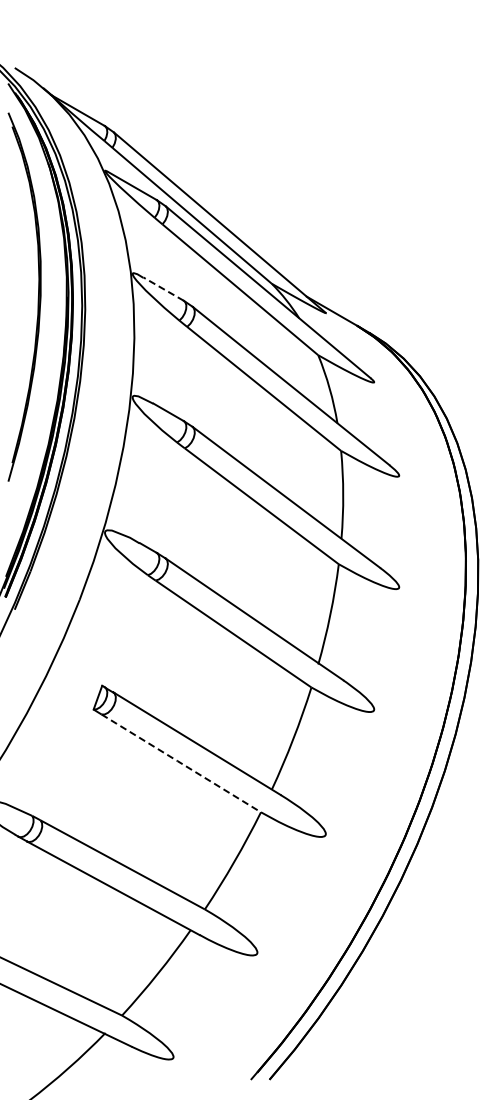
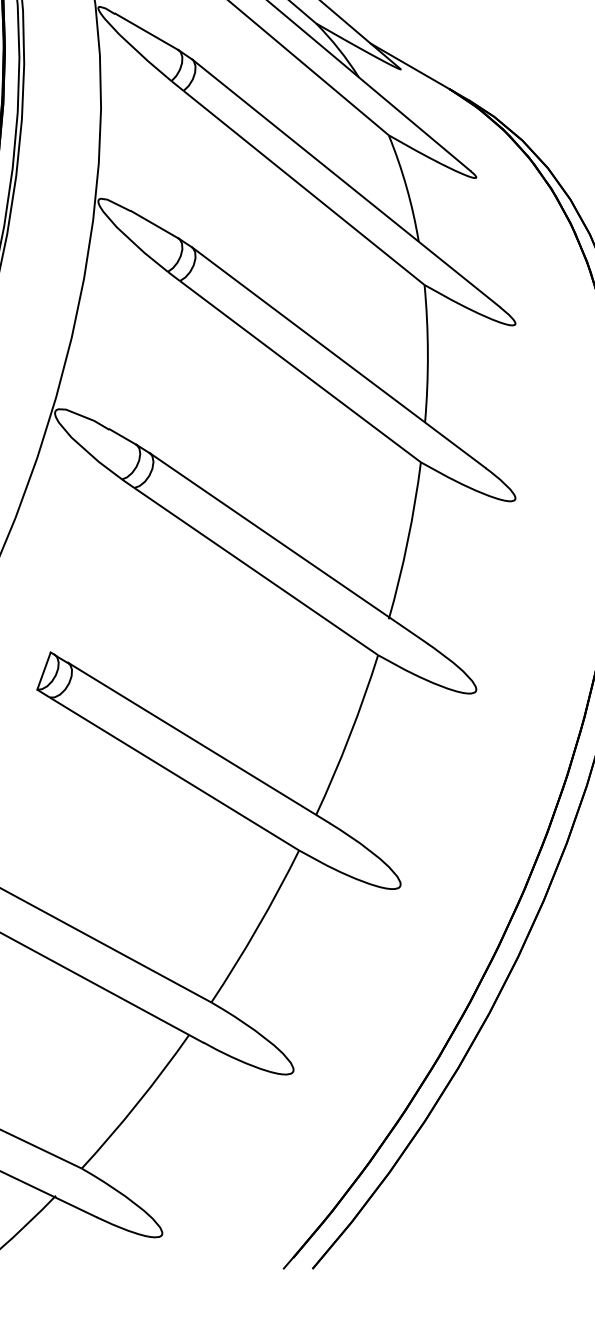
line: (163, 288) -> (146, 30), dashed -> solid
line: (180, 762) -> (173, 772), dashed -> solid

